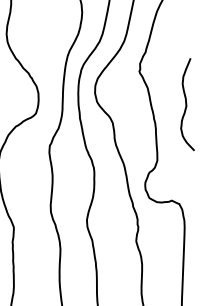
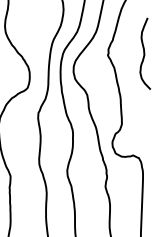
curve: (187, 104) -> (145, 53), moved

